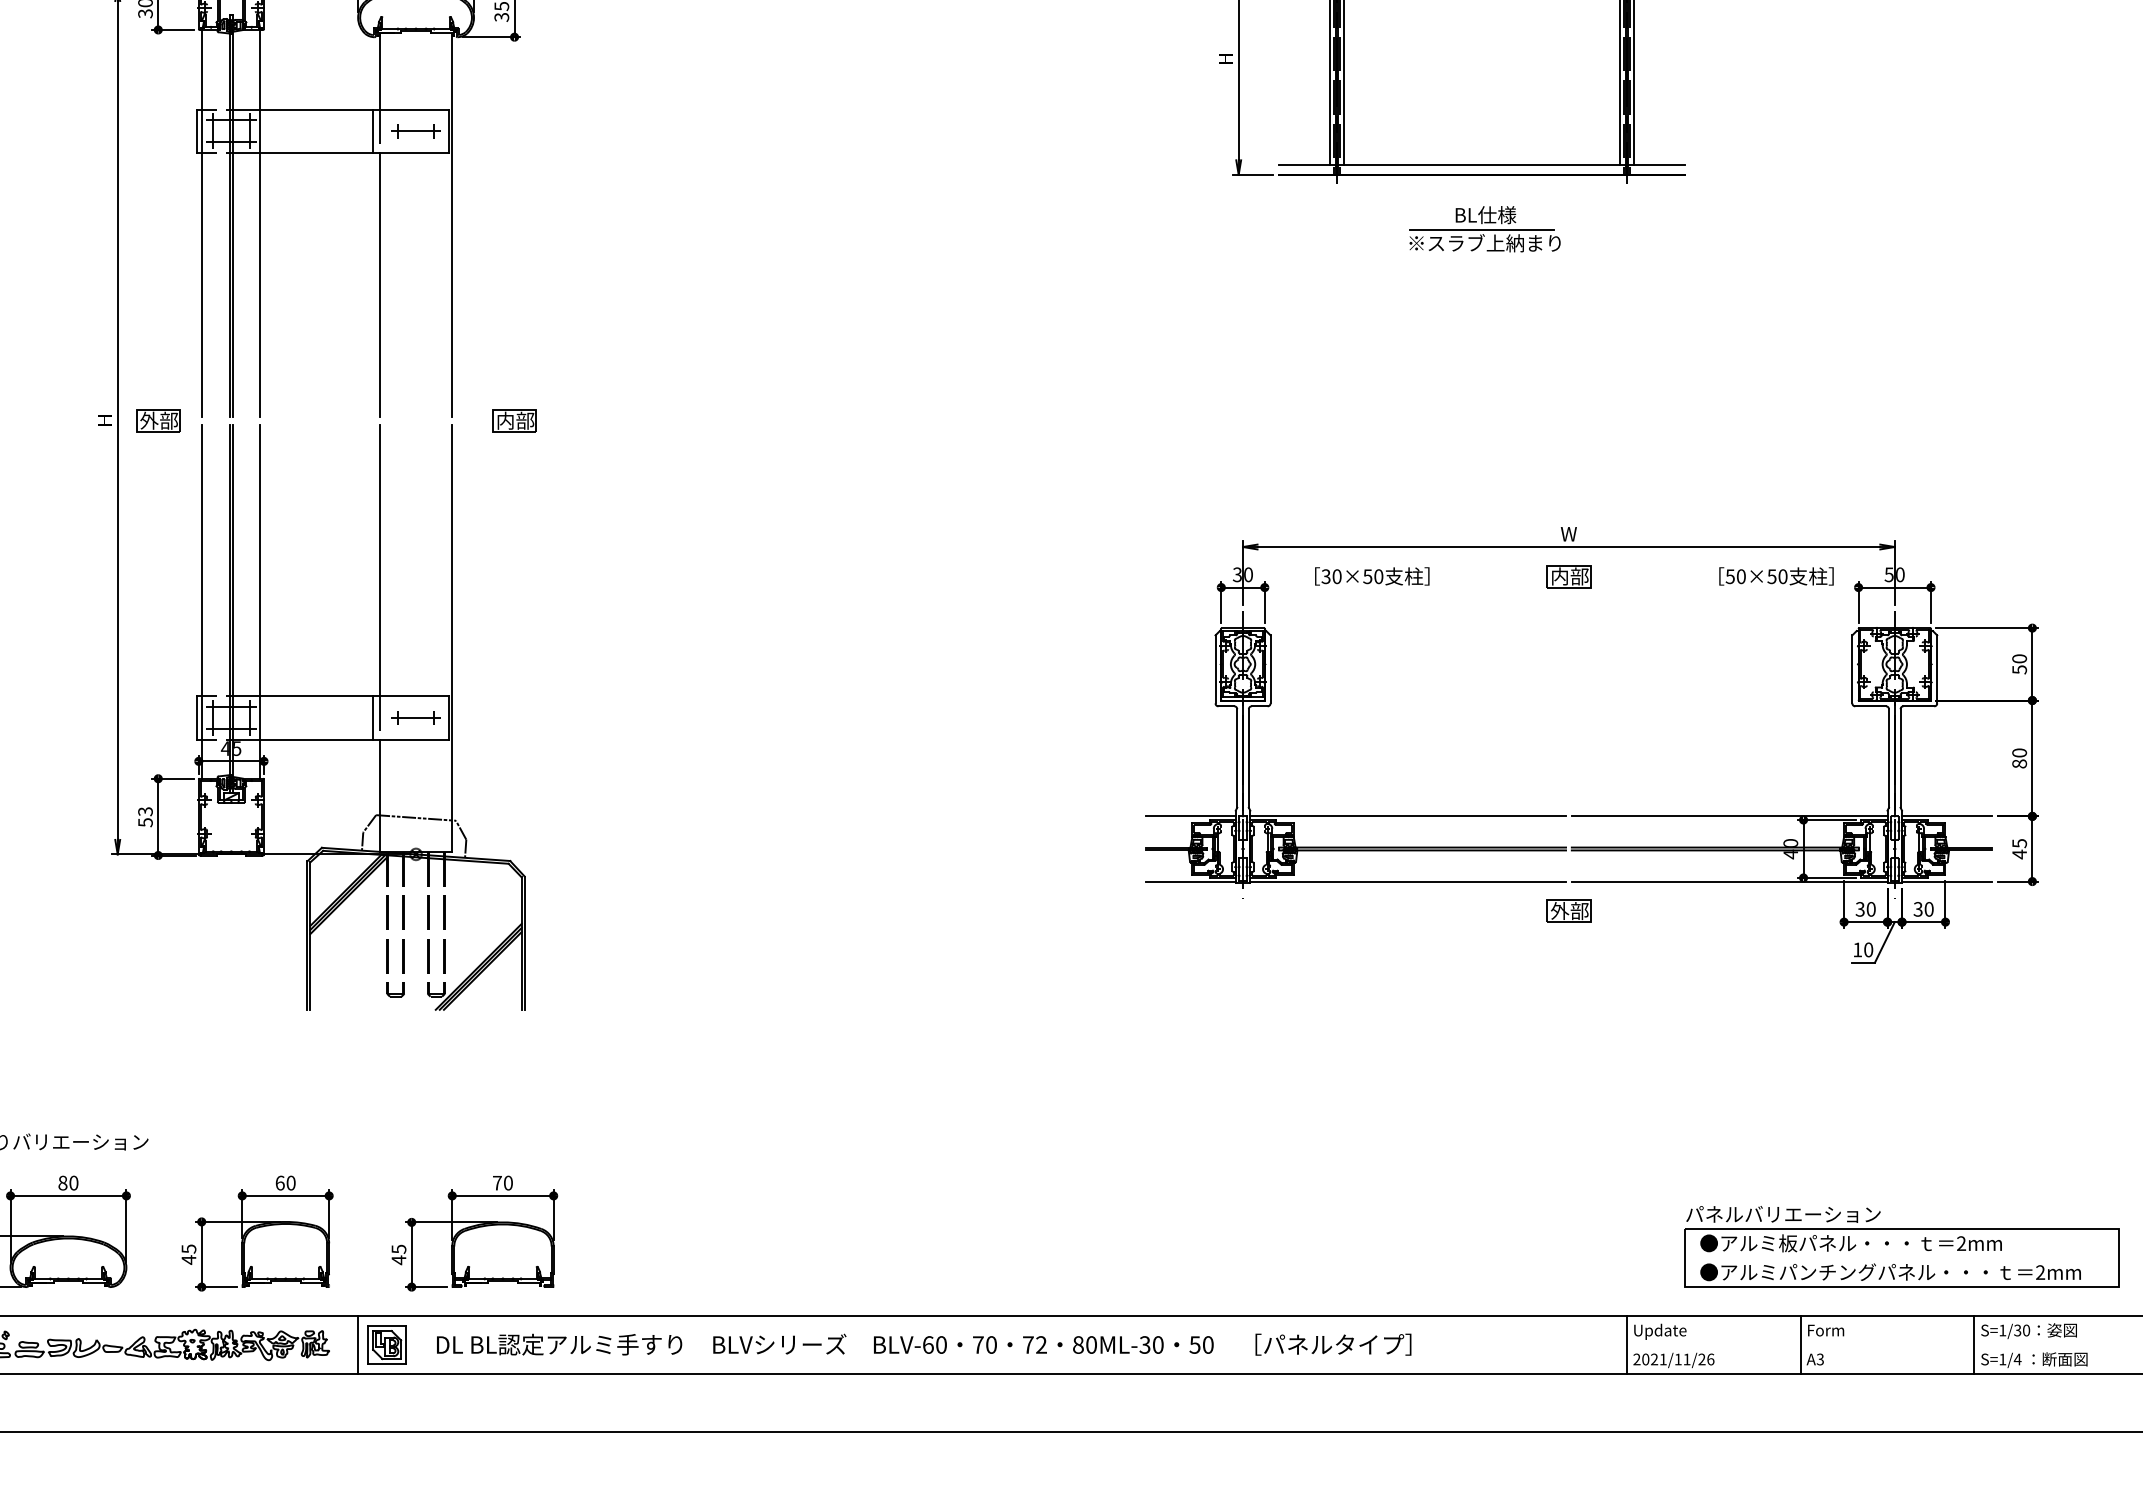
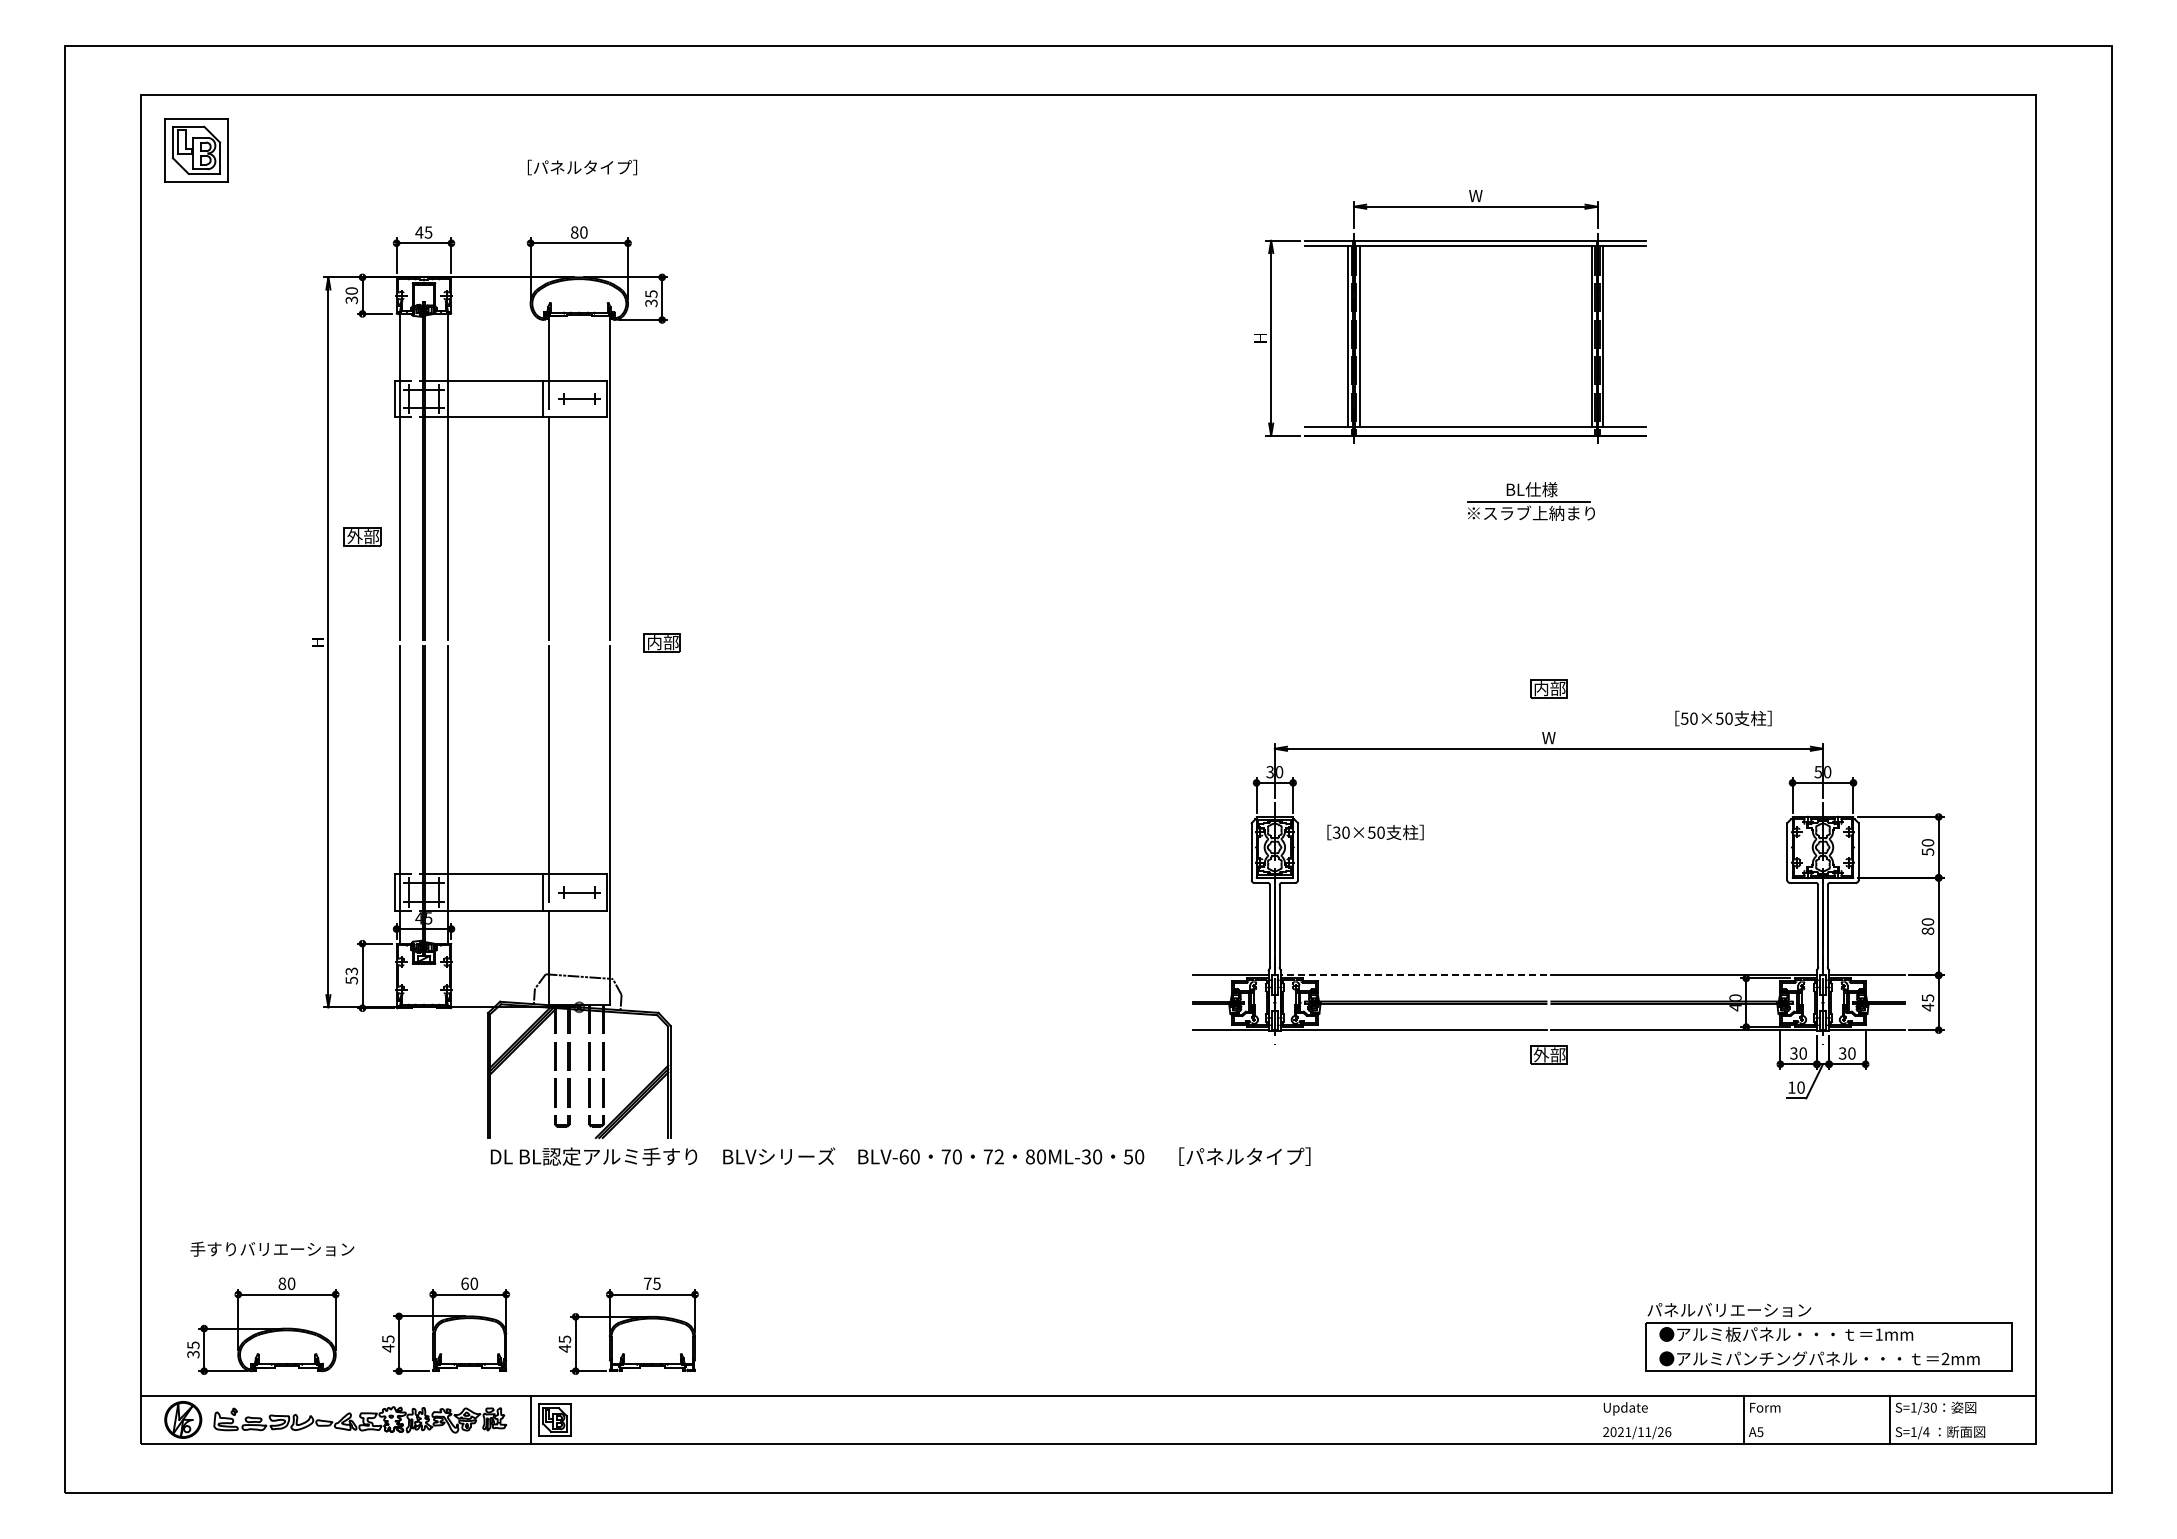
part: (1483, 229) -> (1530, 501), moved
part: (158, 420) -> (362, 536), moved
text: (1372, 576) -> (1375, 832), moved
part: (1568, 576) -> (1548, 688), moved
text: (1776, 576) -> (1723, 718), moved
line: (1407, 816) -> (1413, 975), solid -> dashed
text: (507, 1182) -> (656, 1283), 70 -> 75
text: (1960, 1243) -> (1878, 1334), 2mm -> 1mm
text: (923, 1344) -> (900, 1156), moved
line: (1626, 1344) -> (1597, 1419), removed
text: (1820, 1358) -> (1760, 1431), A3 -> A5

